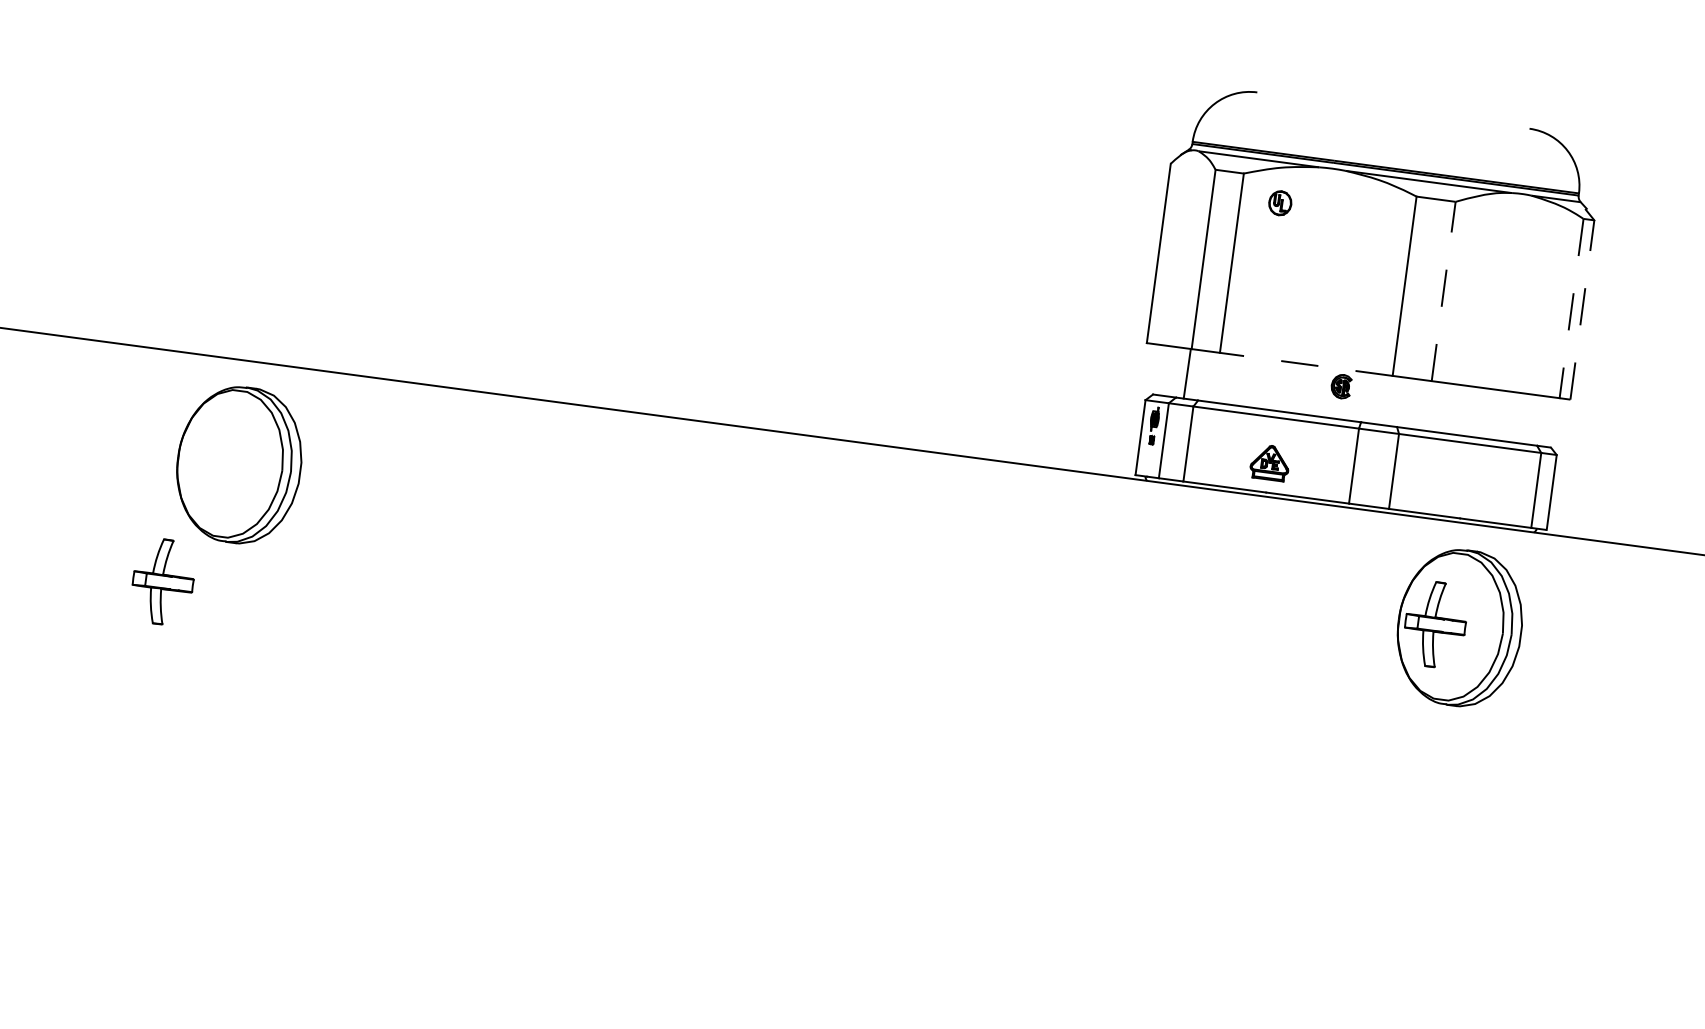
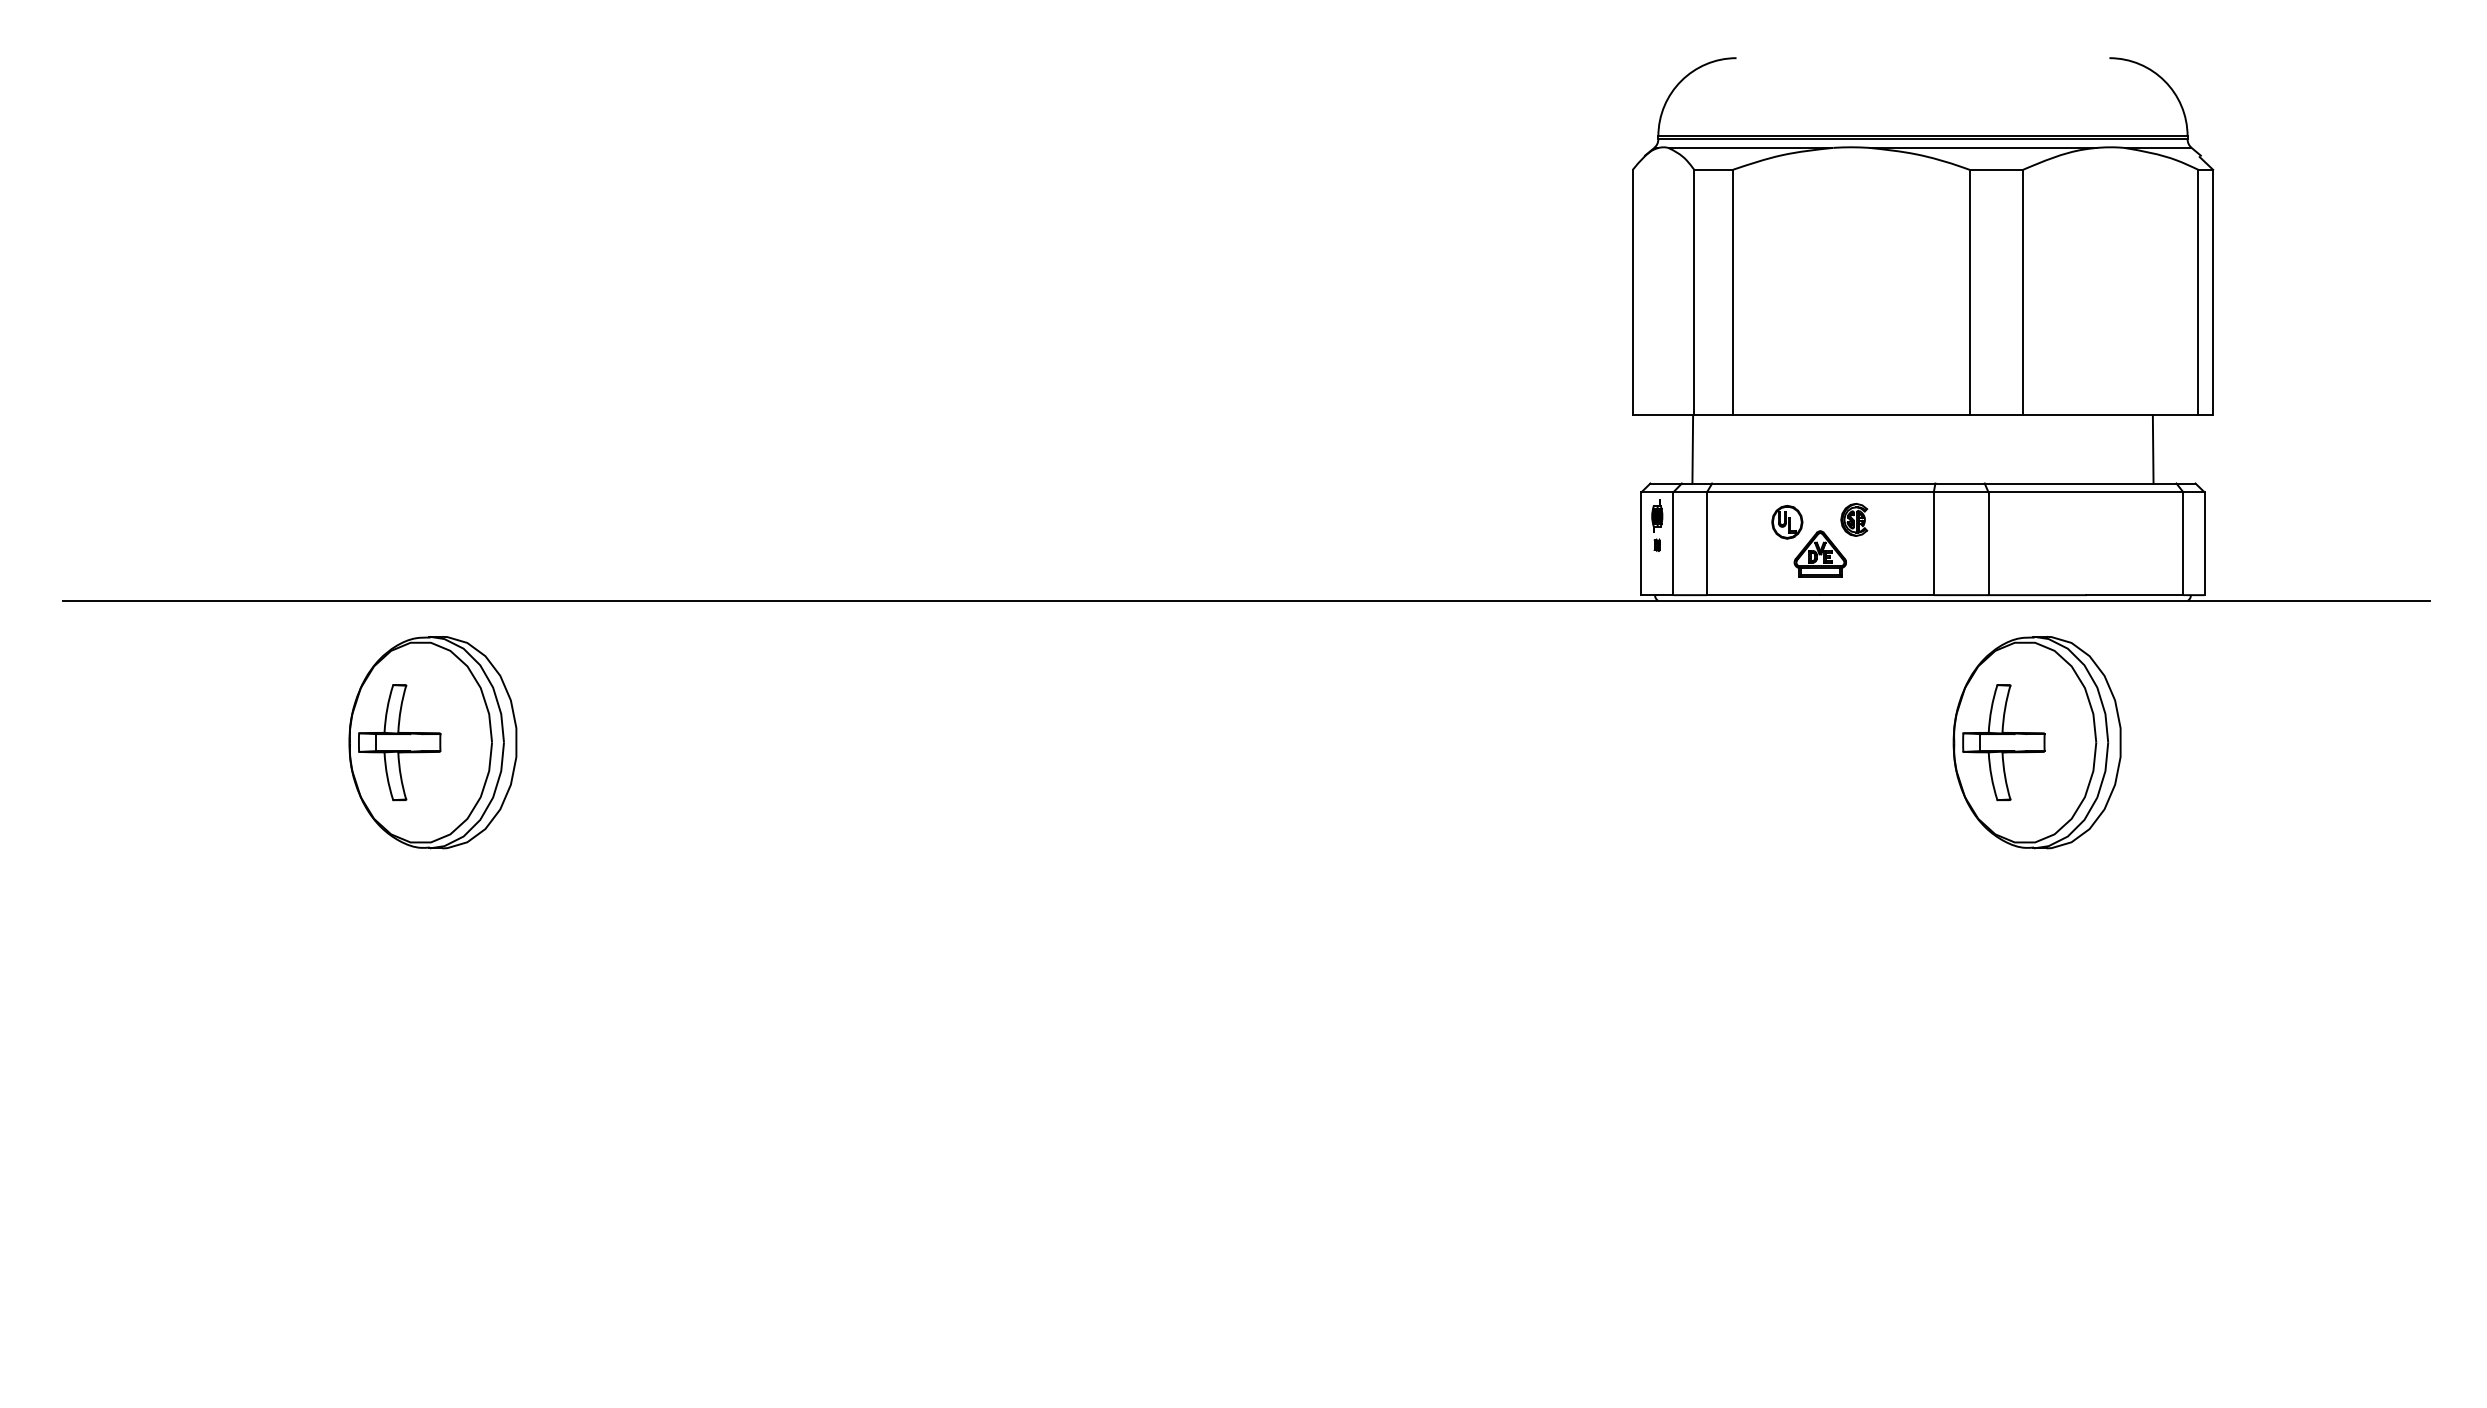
part: (1280, 203) -> (1787, 522), moved
line: (1443, 291) -> (2023, 292), dashed -> solid
line: (1571, 308) -> (2198, 292), dashed -> solid
line: (1582, 309) -> (2213, 292), dashed -> solid
line: (1305, 364) -> (1850, 415), dashed -> solid
part: (1341, 386) -> (1854, 519), moved
line: (1522, 418) -> (2152, 449), added
part: (163, 581) -> (399, 742), moved
part: (1459, 627) -> (2036, 742), moved

